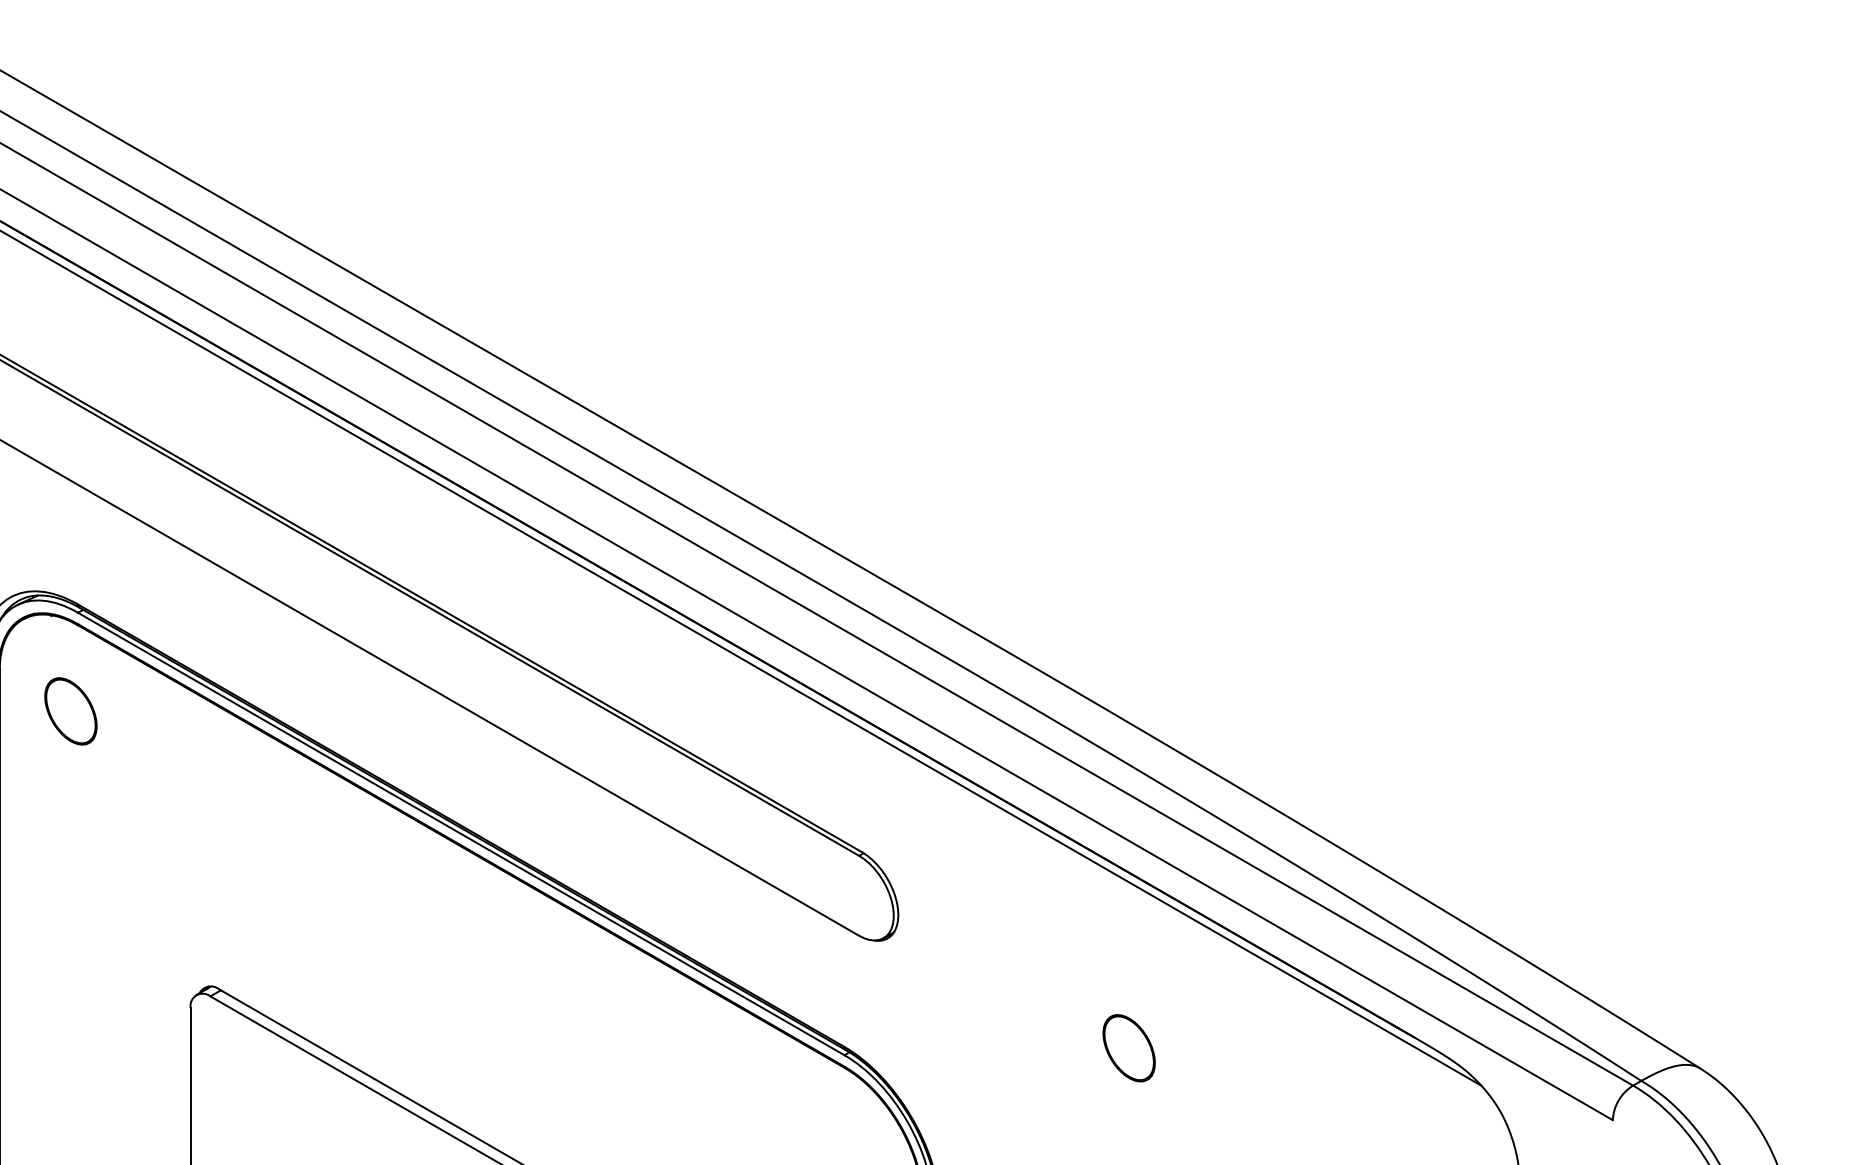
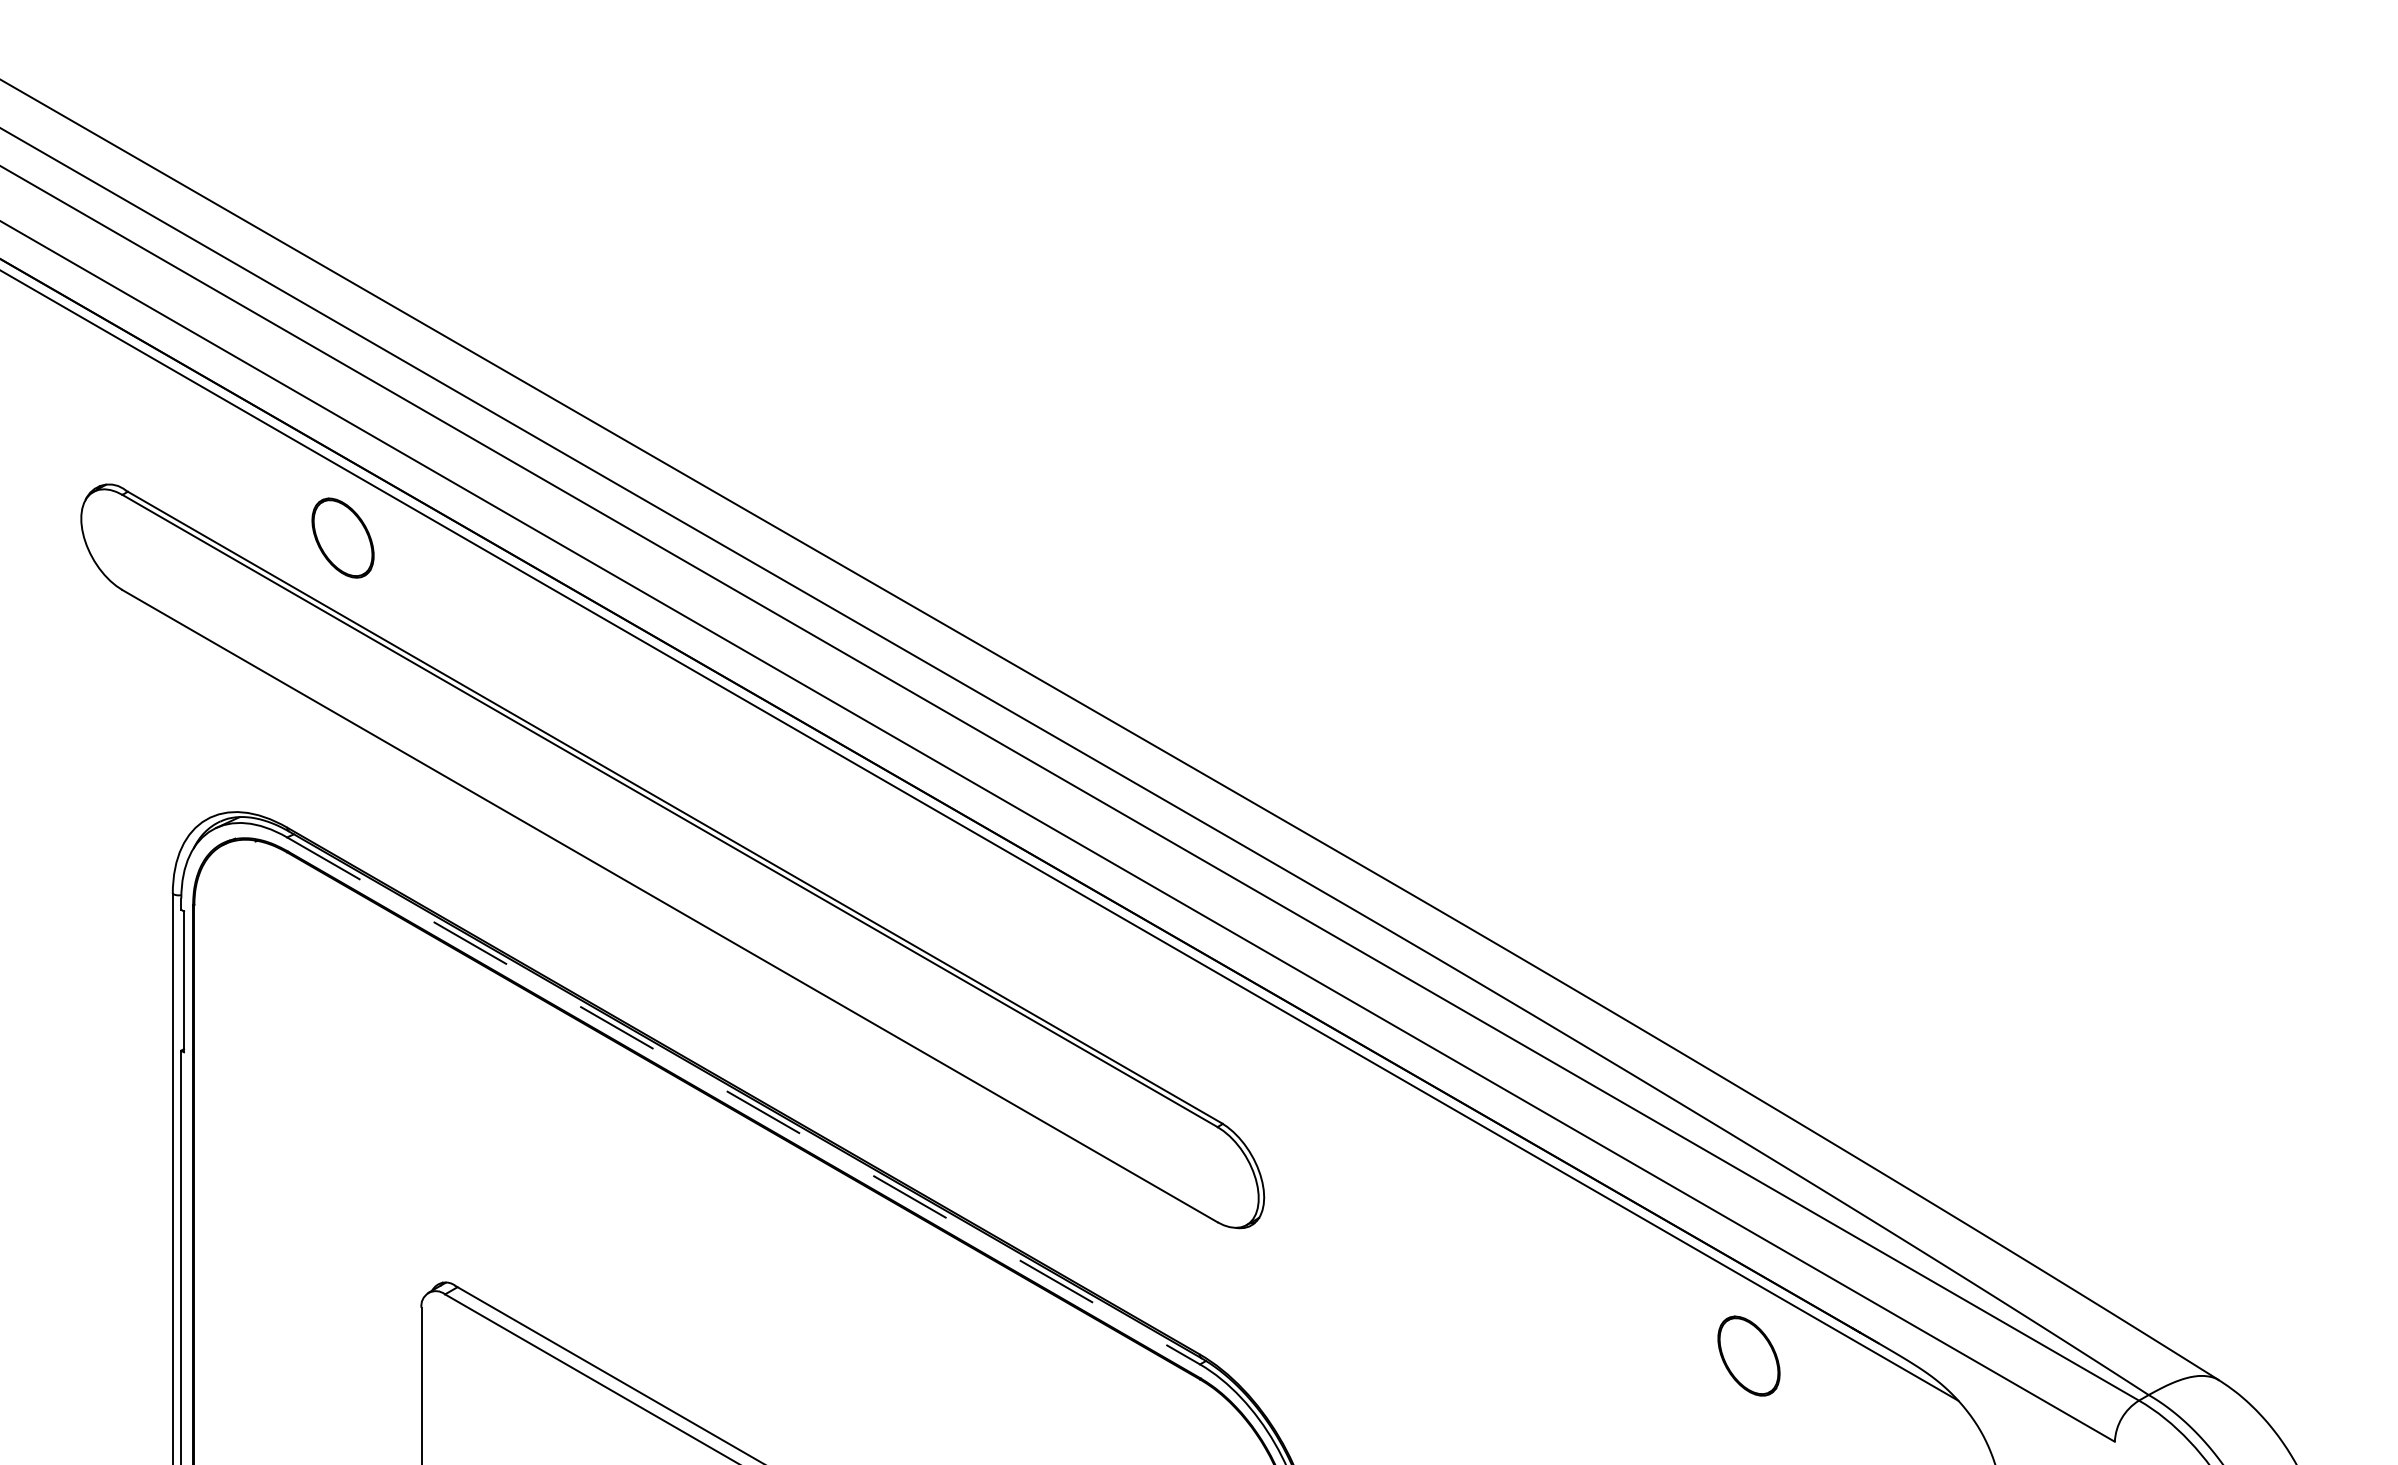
part: (70, 710) -> (342, 537), moved
line: (461, 834) -> (744, 1101), solid -> dashed
part: (1128, 1047) -> (1748, 1355), moved

